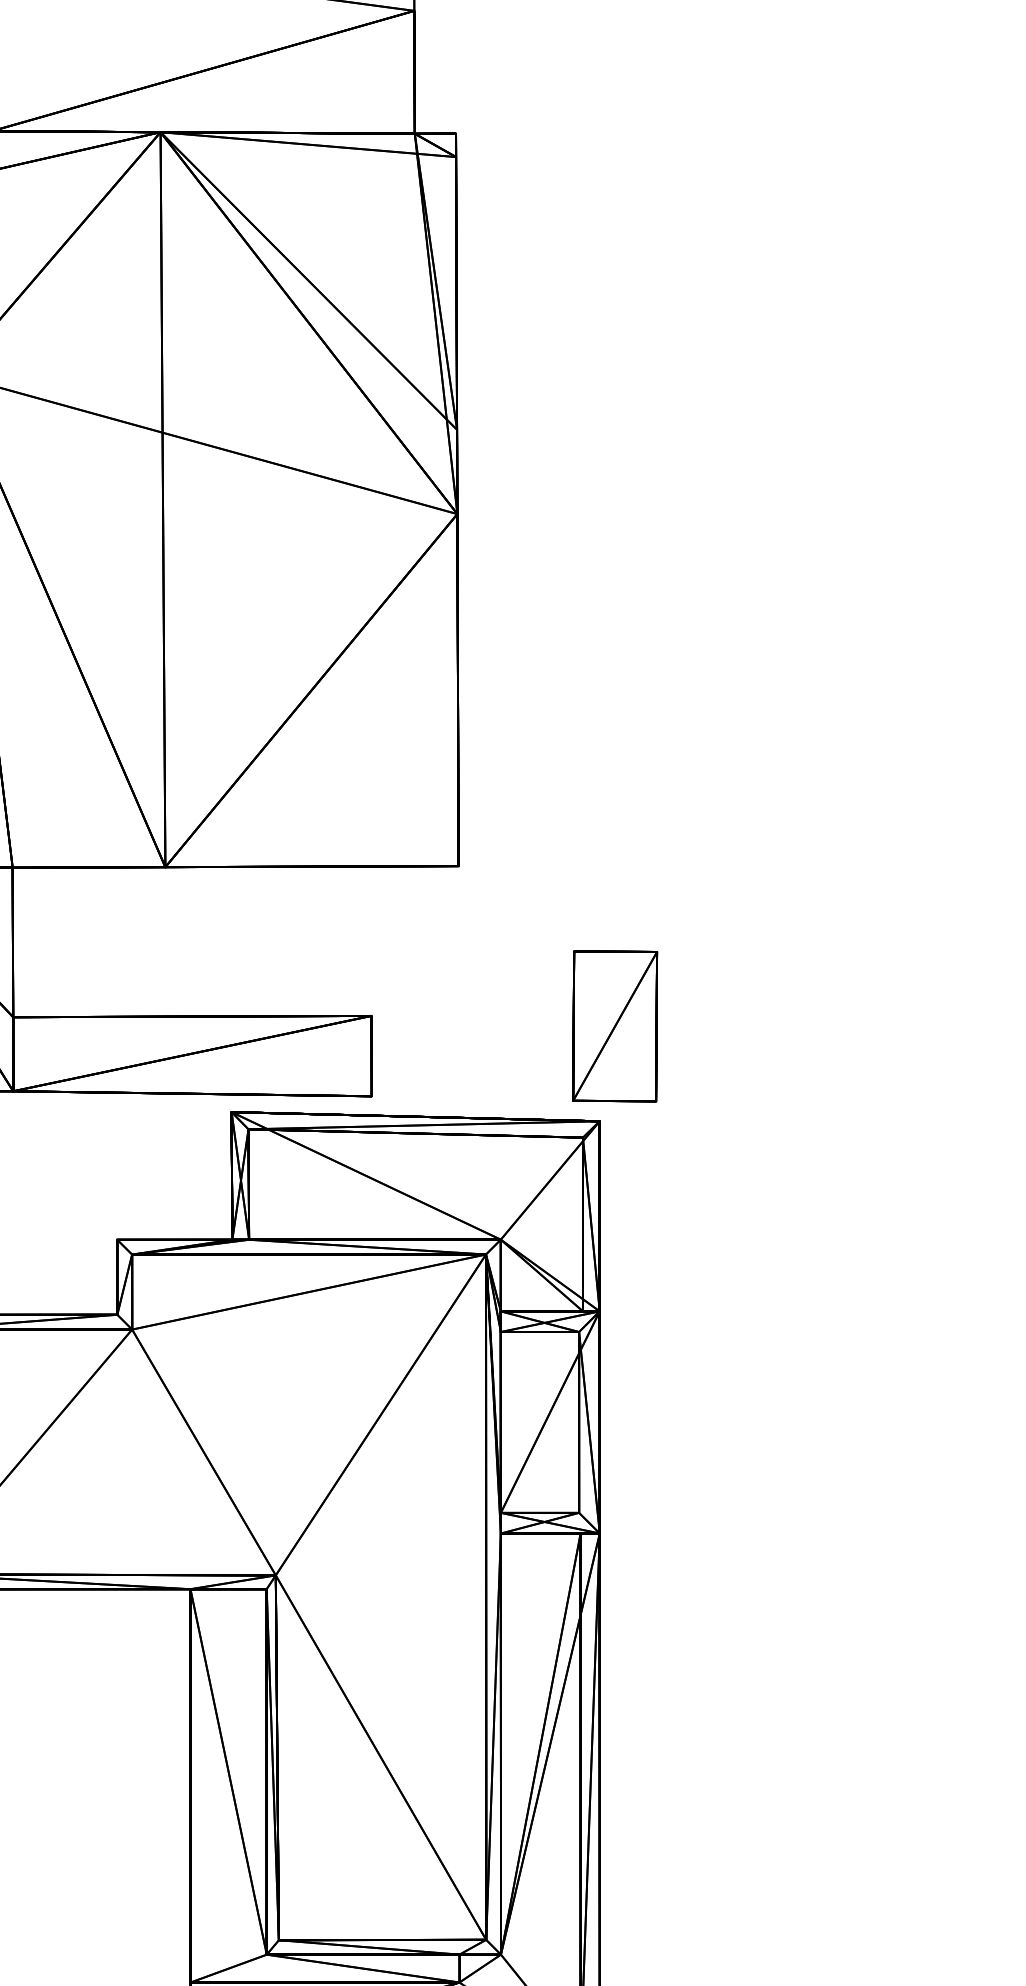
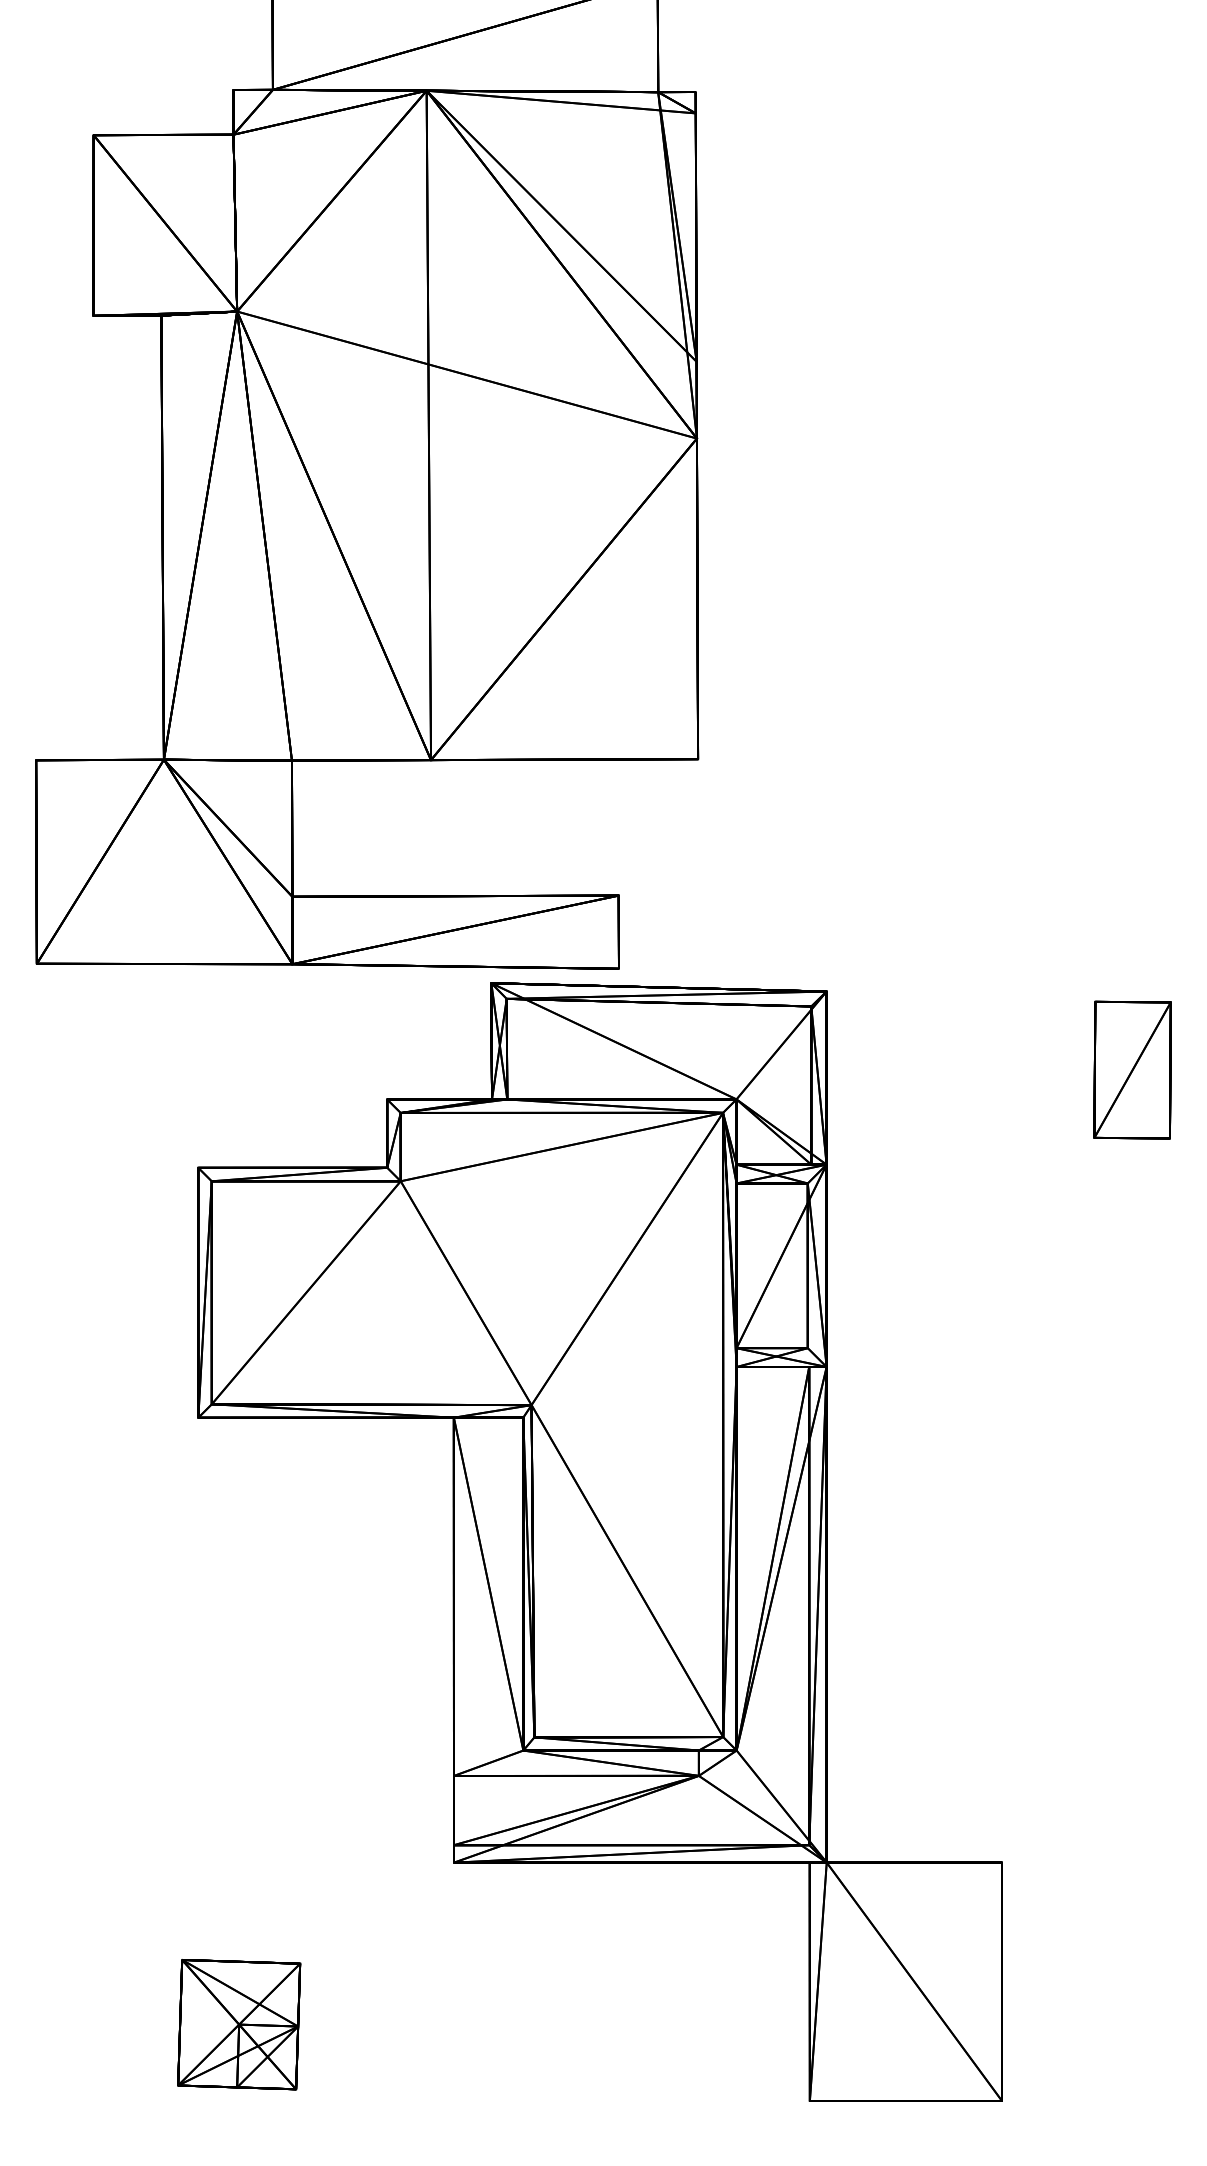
part: (614, 1025) -> (1132, 1069), moved

